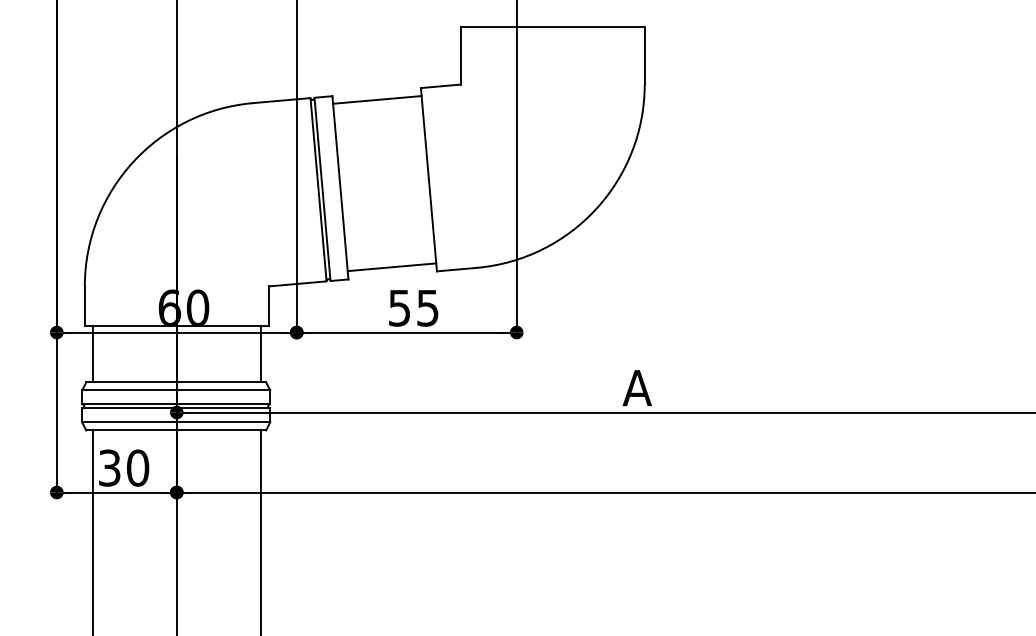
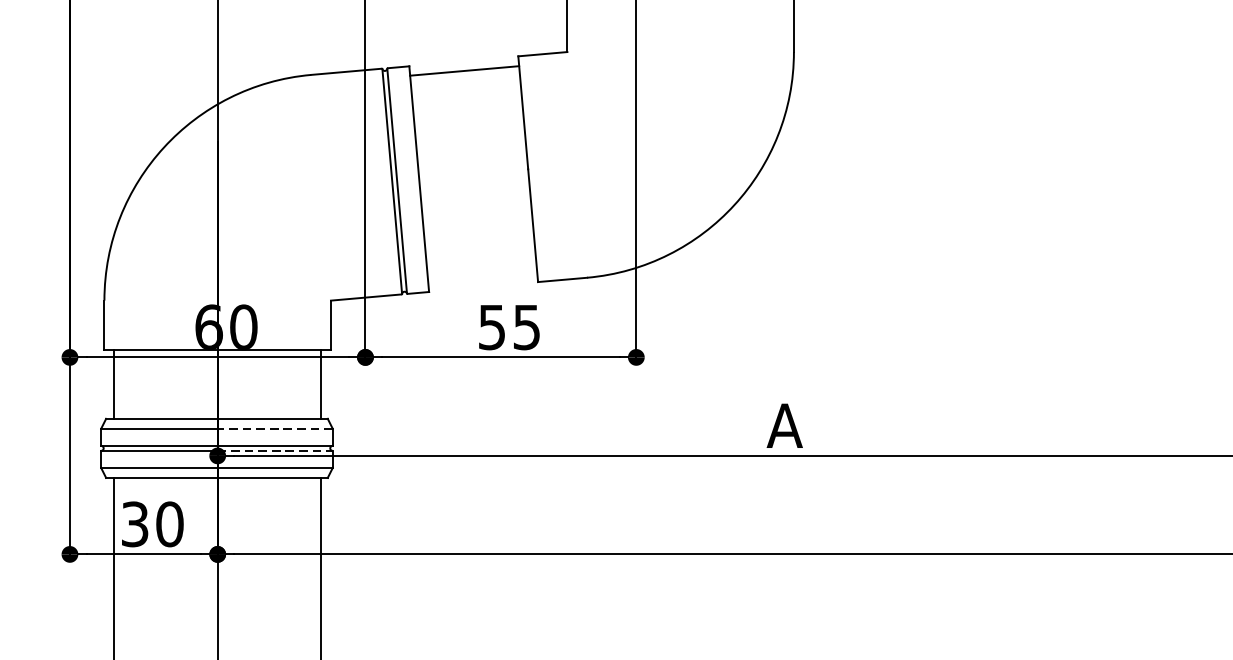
line: (391, 267) -> (482, 277), removed
line: (223, 390) -> (275, 428), solid -> dashed
line: (223, 408) -> (275, 450), solid -> dashed

